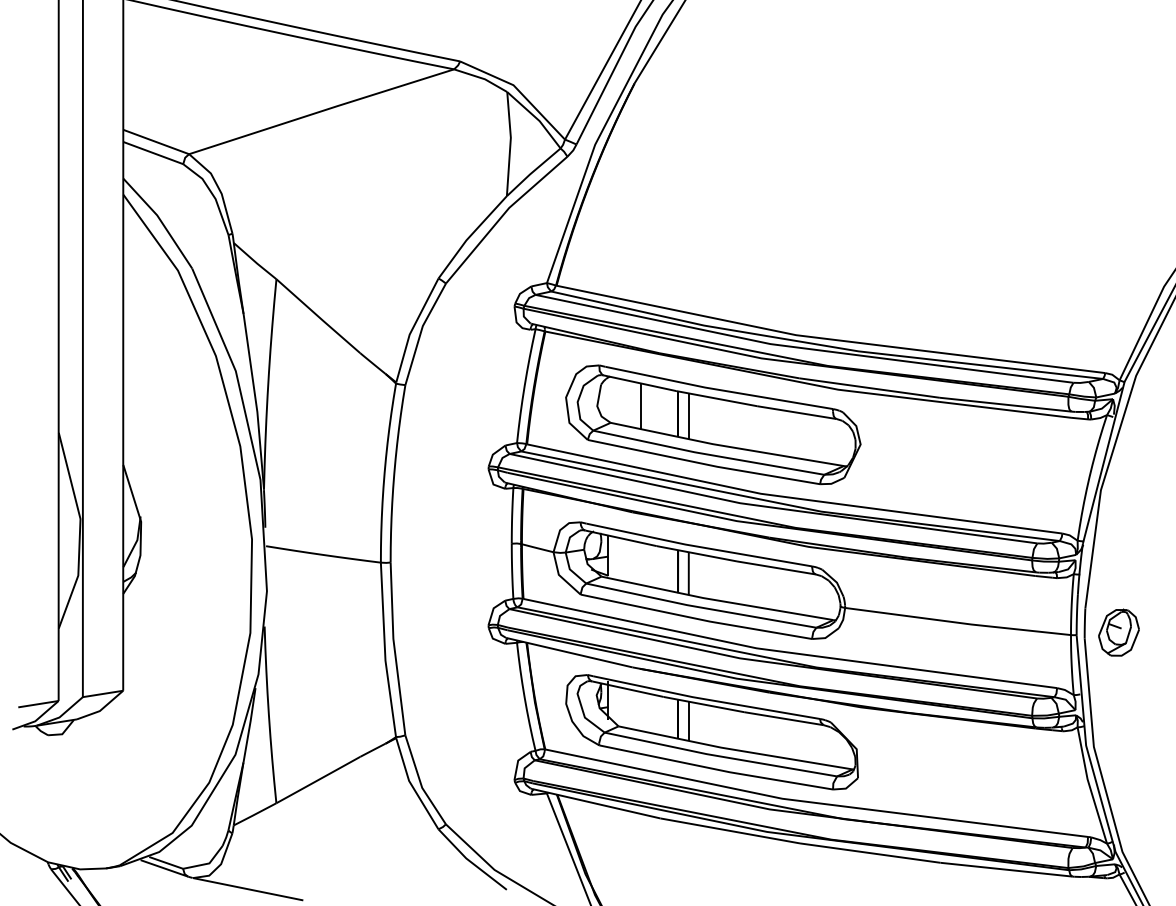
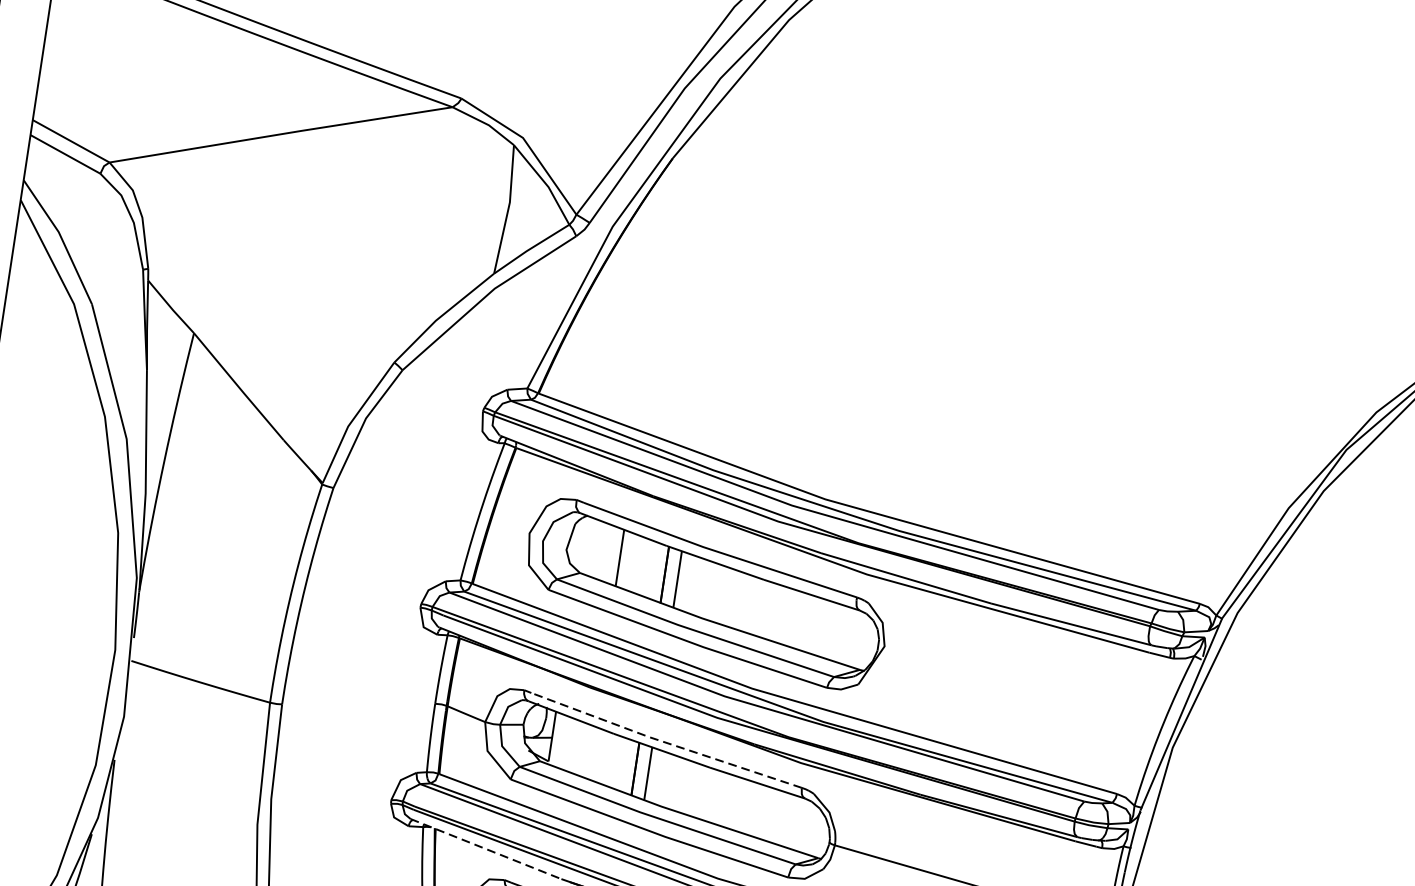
line: (698, 546) -> (665, 742), solid -> dashed
line: (569, 652) -> (486, 848), solid -> dashed

